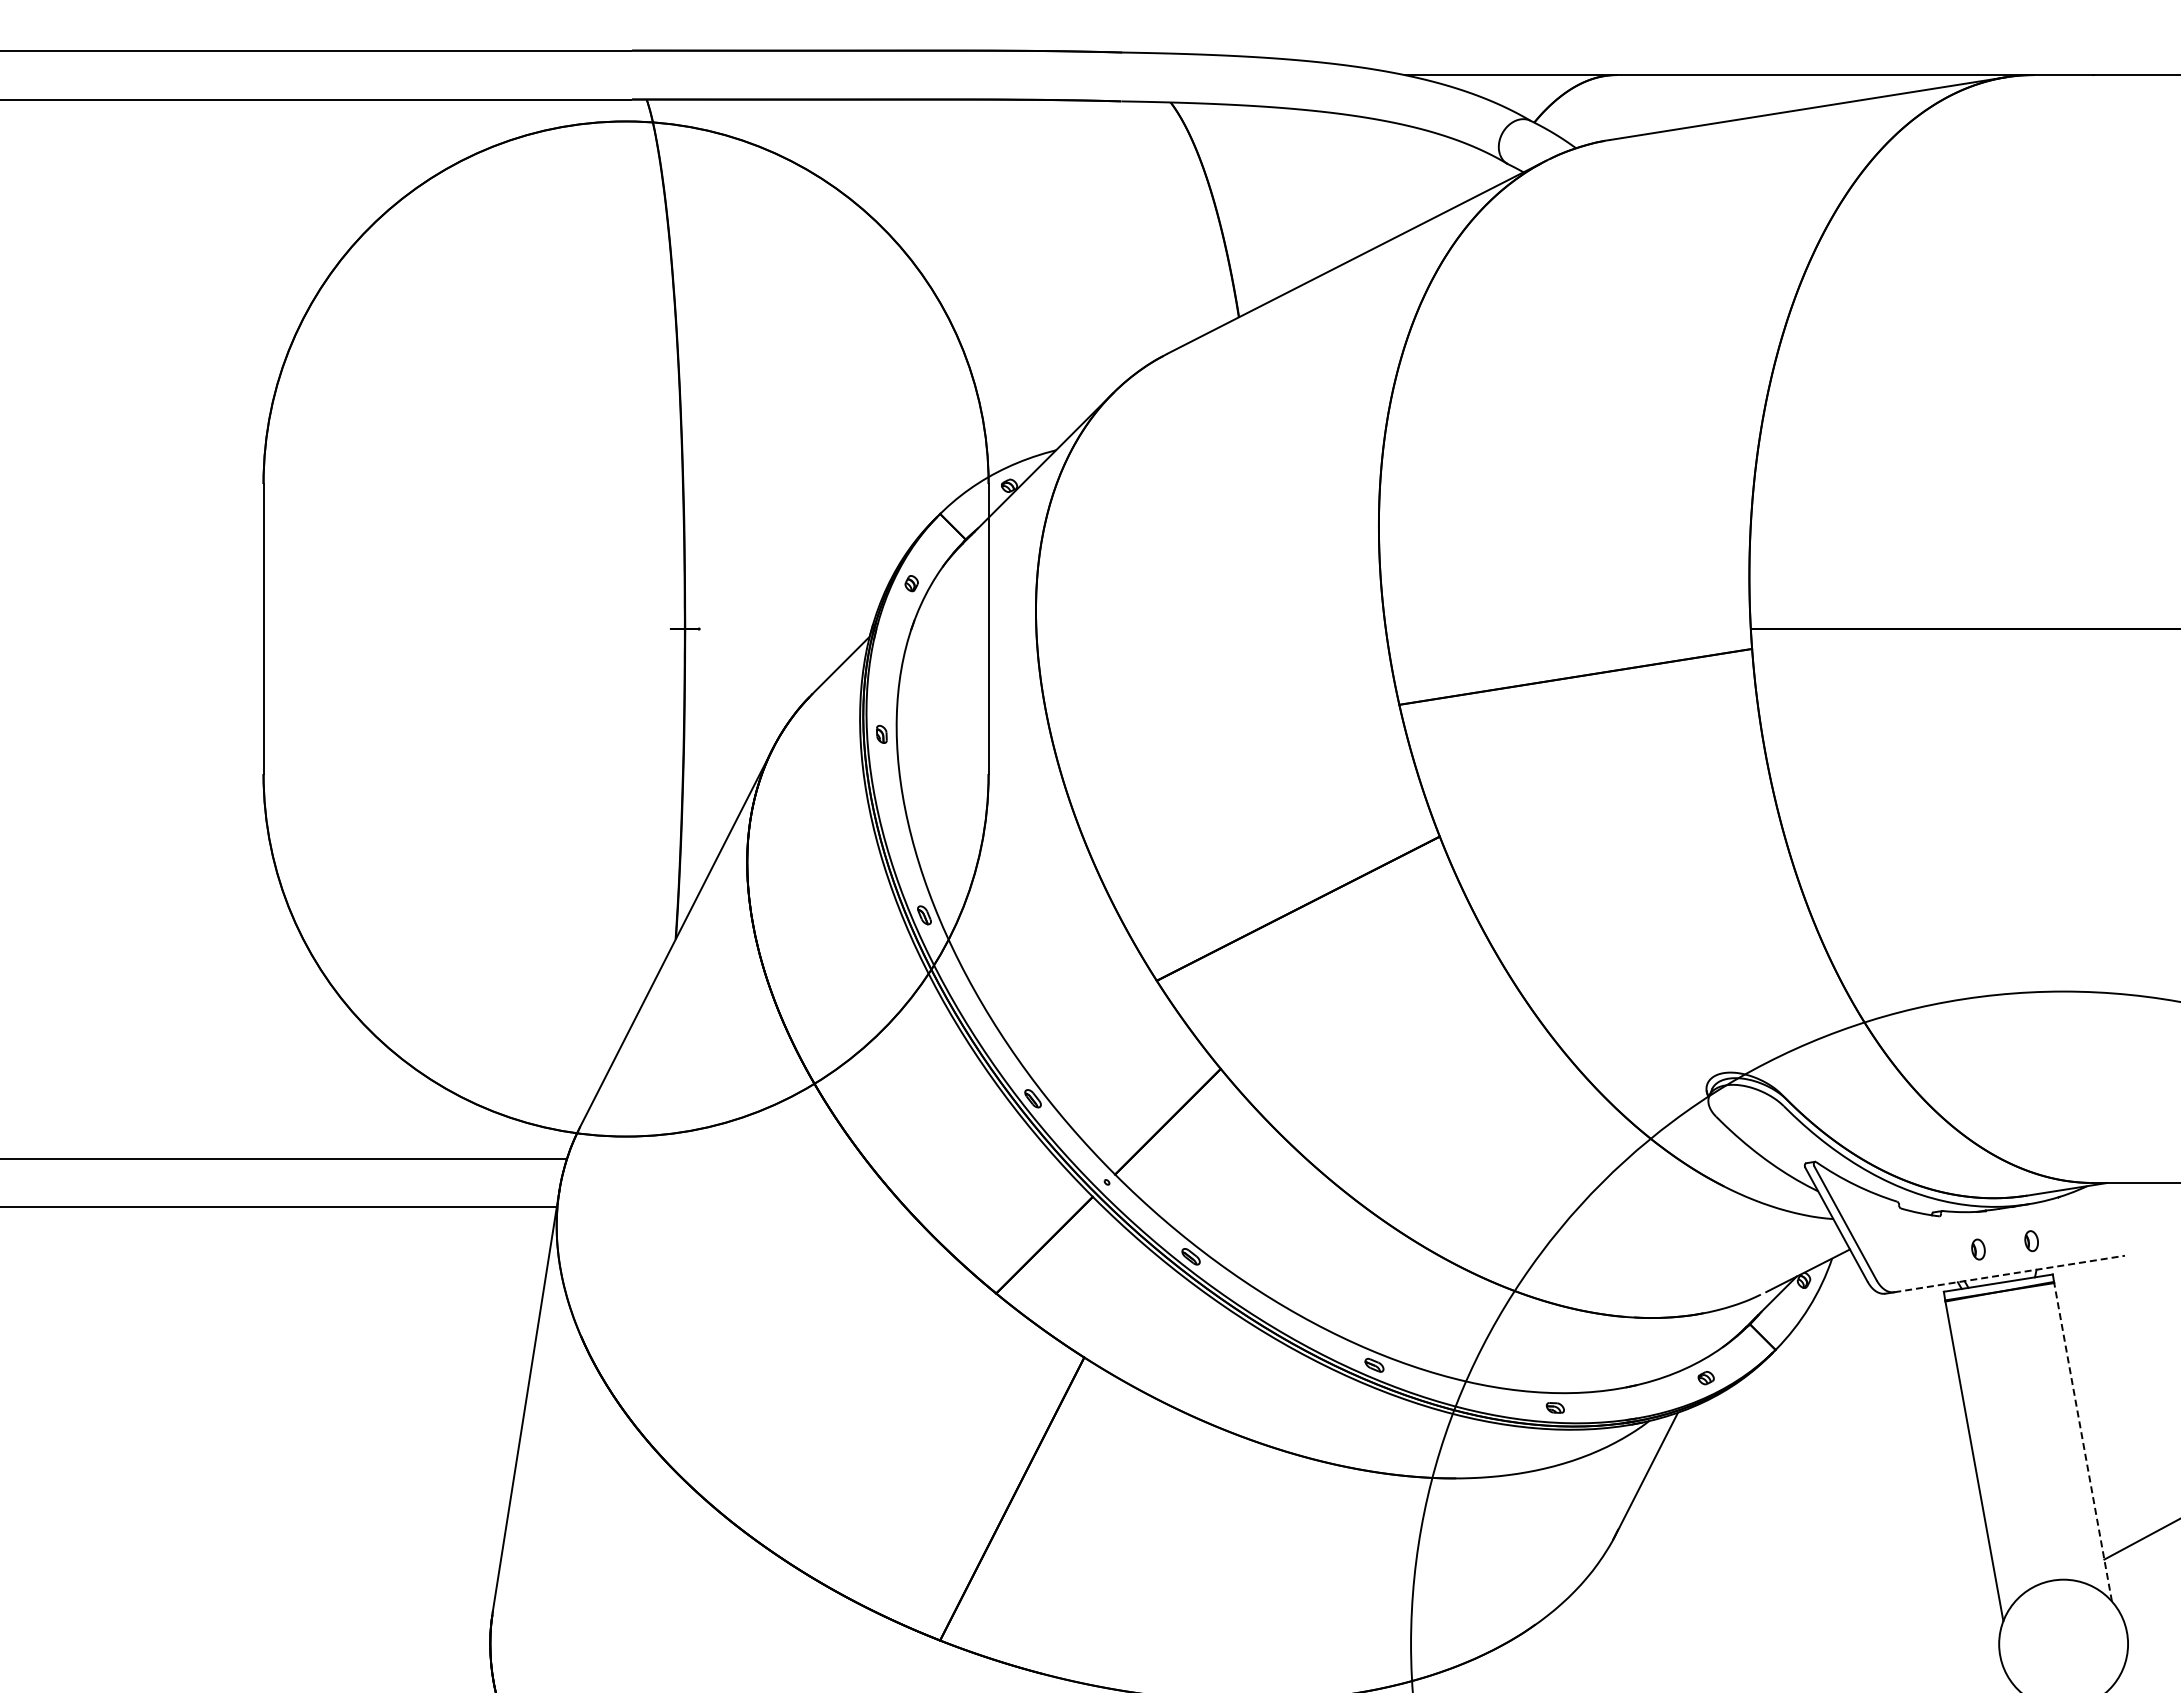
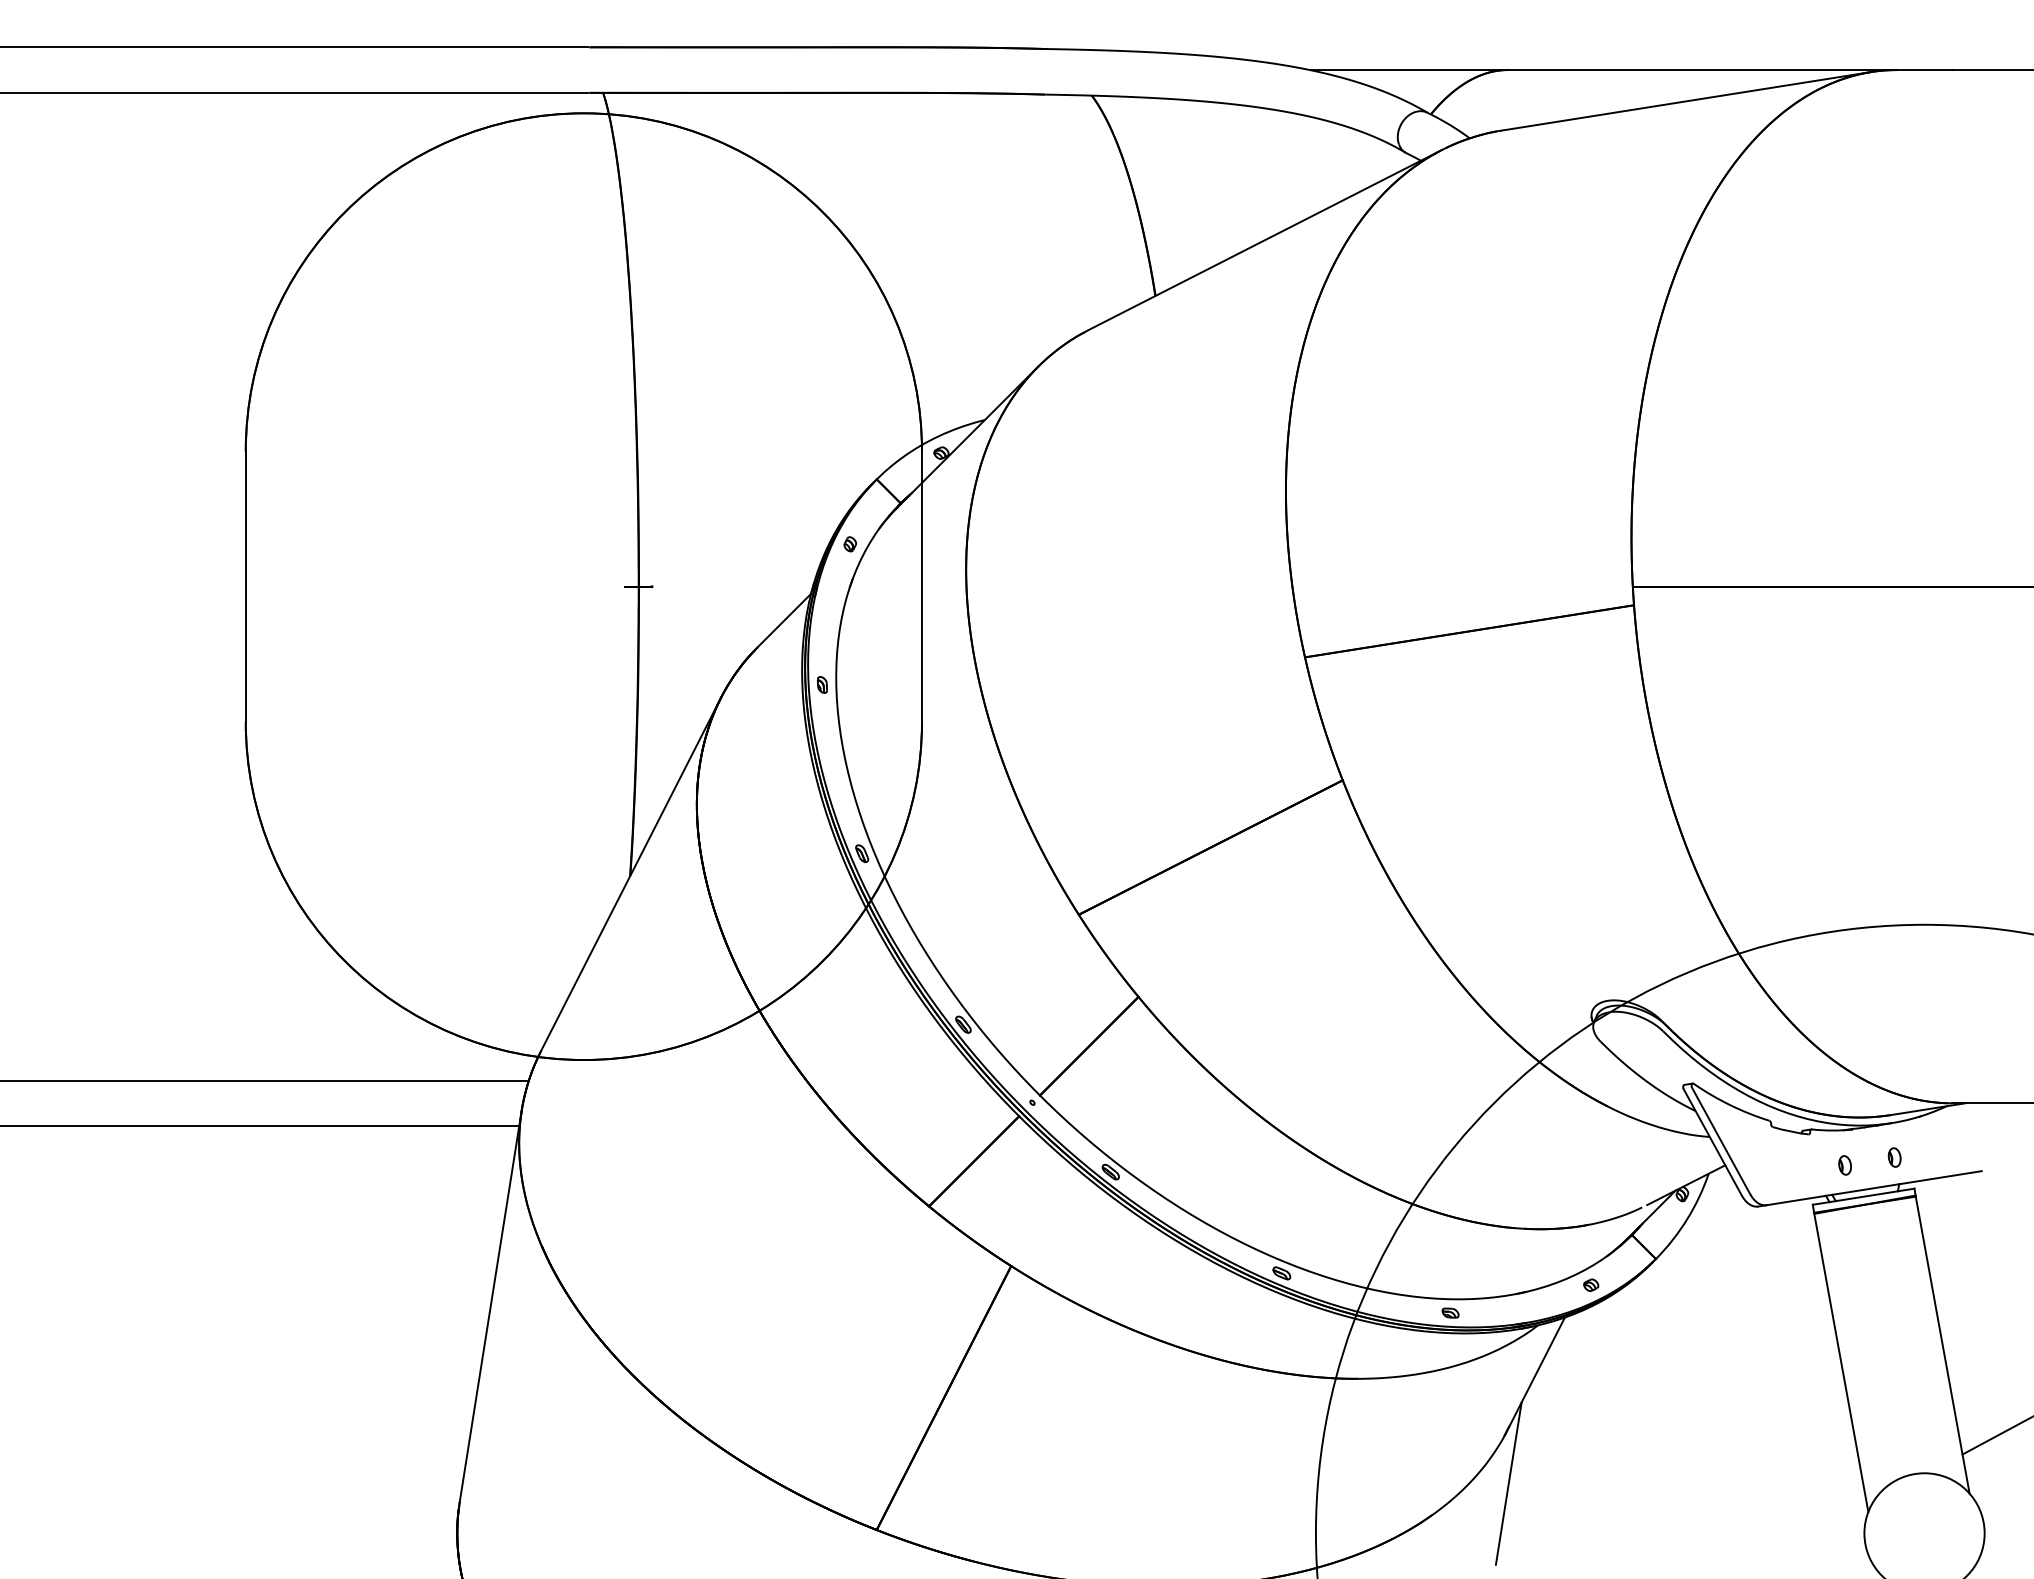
line: (2009, 1274) -> (1874, 1188), dashed -> solid
line: (2082, 1441) -> (1942, 1344), dashed -> solid
line: (1617, 1590) -> (1508, 1483), added

